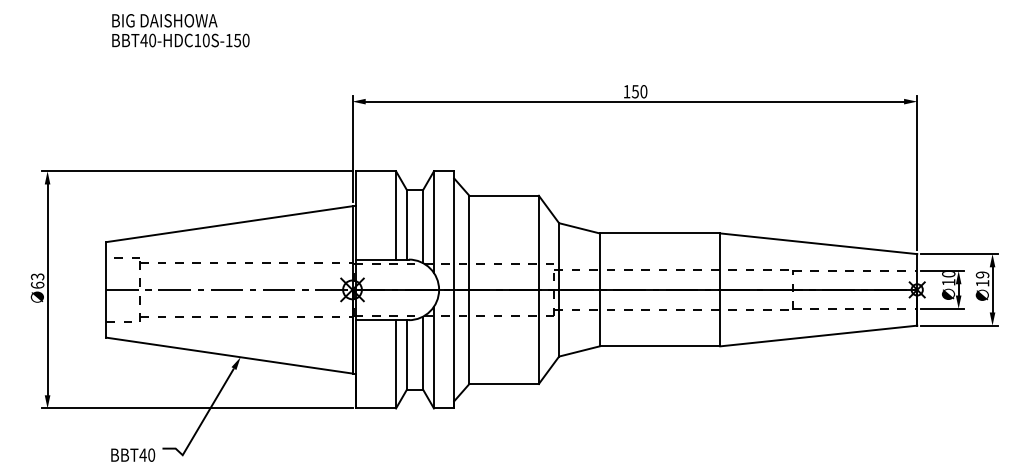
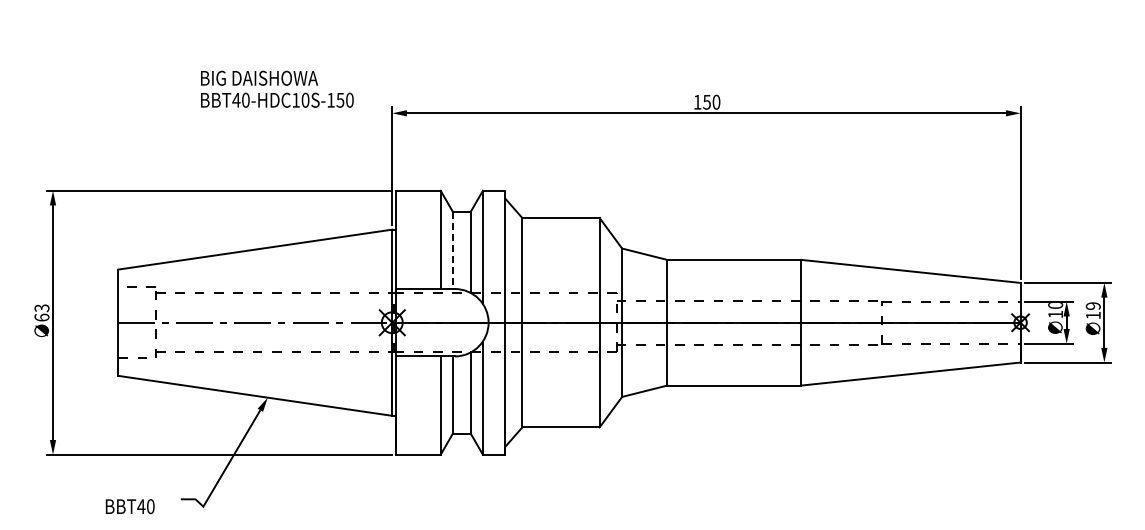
text: (181, 29) -> (277, 88), moved
line: (406, 224) -> (452, 250), solid -> dashed
text: (133, 455) -> (130, 506), moved

